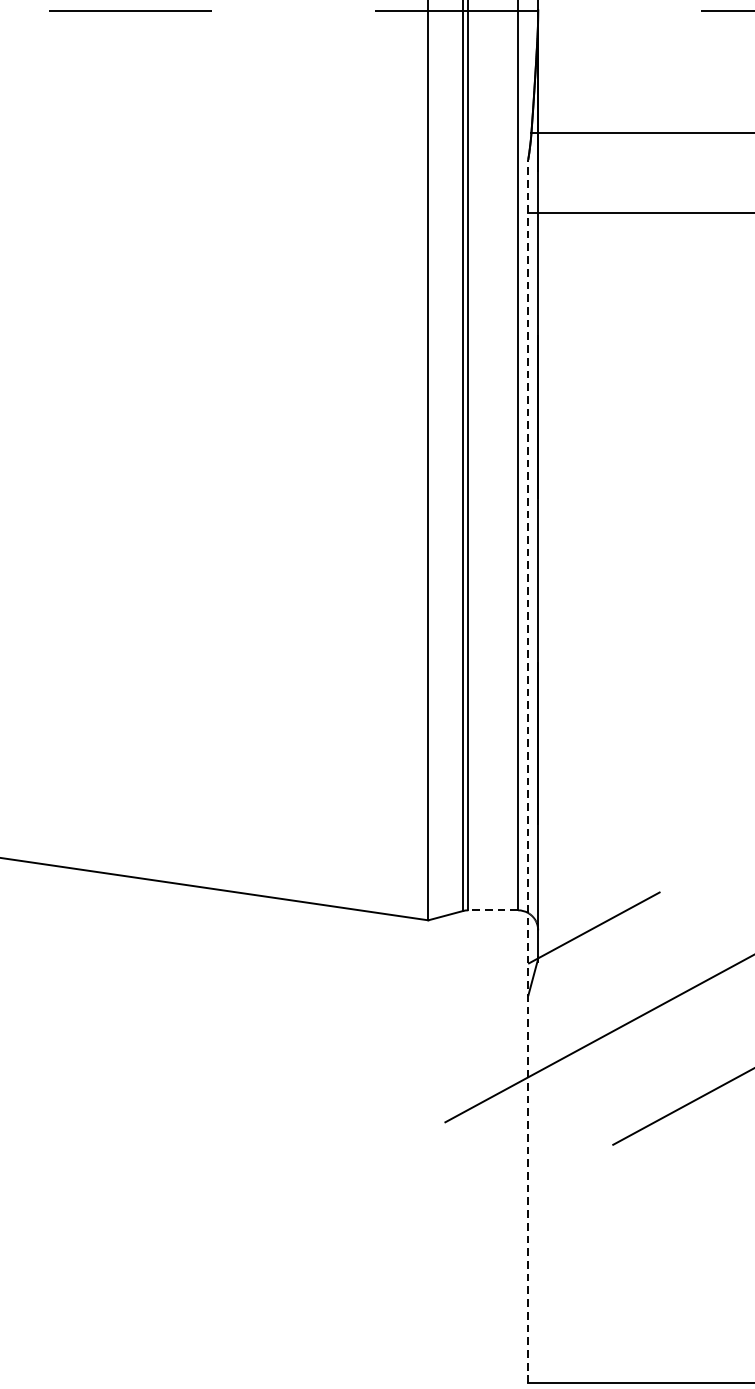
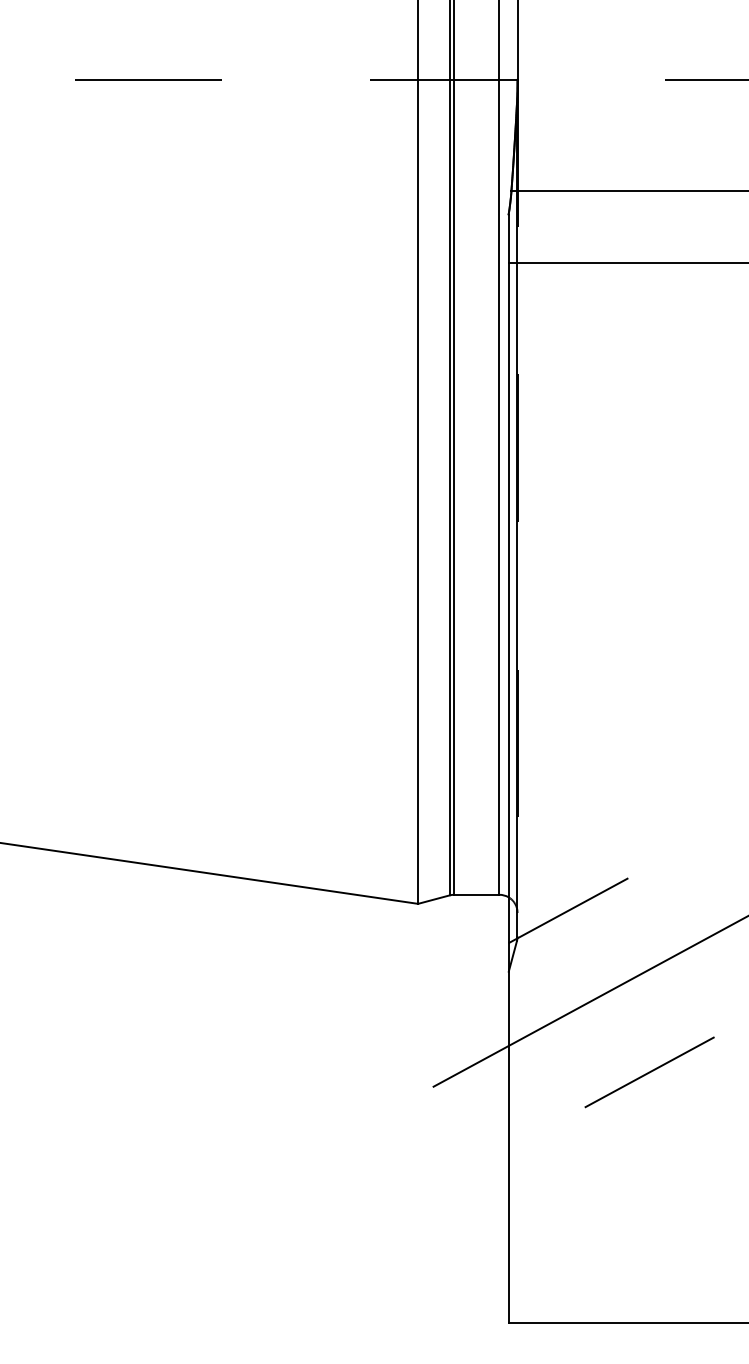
line: (528, 771) -> (508, 769), dashed -> solid
line: (492, 909) -> (476, 894), dashed -> solid

